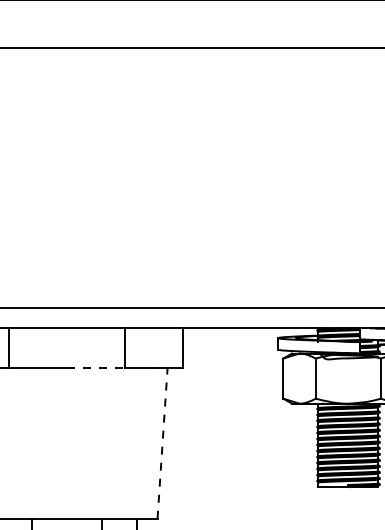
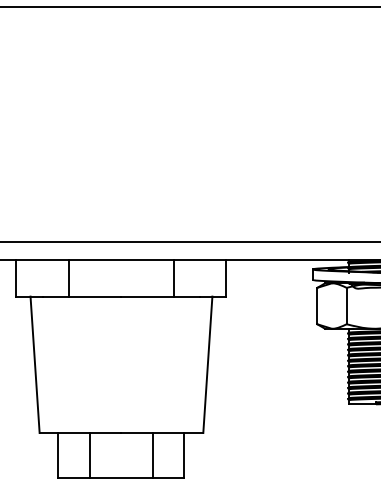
line: (97, 368) -> (148, 296), dashed -> solid
line: (162, 443) -> (207, 364), dashed -> solid

